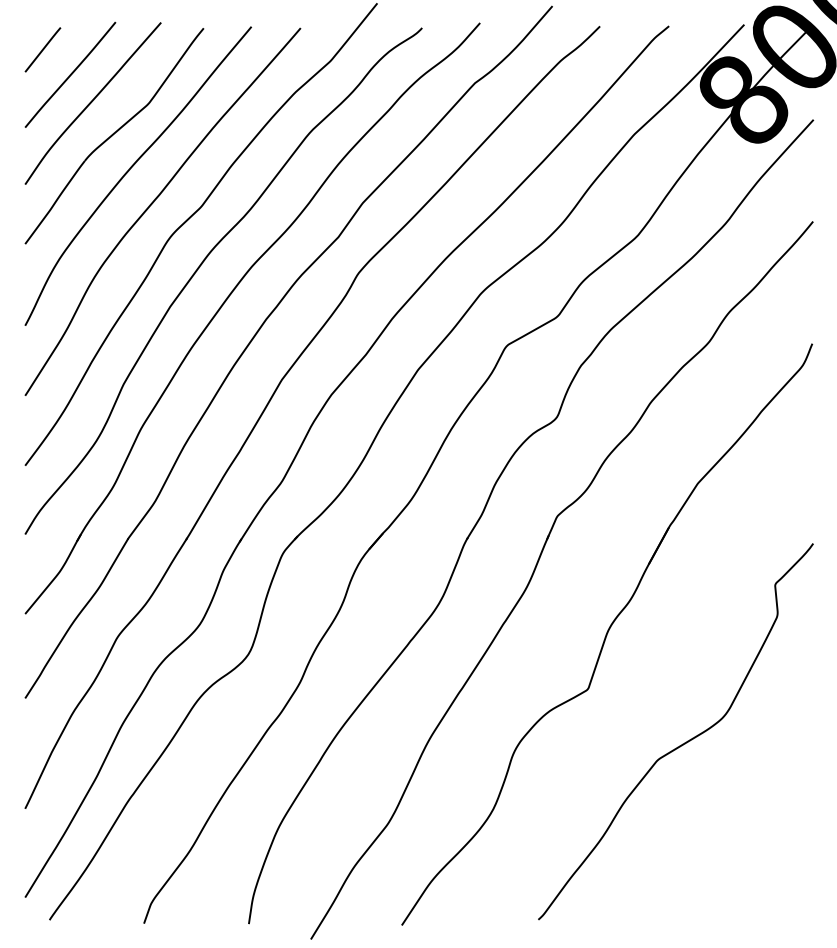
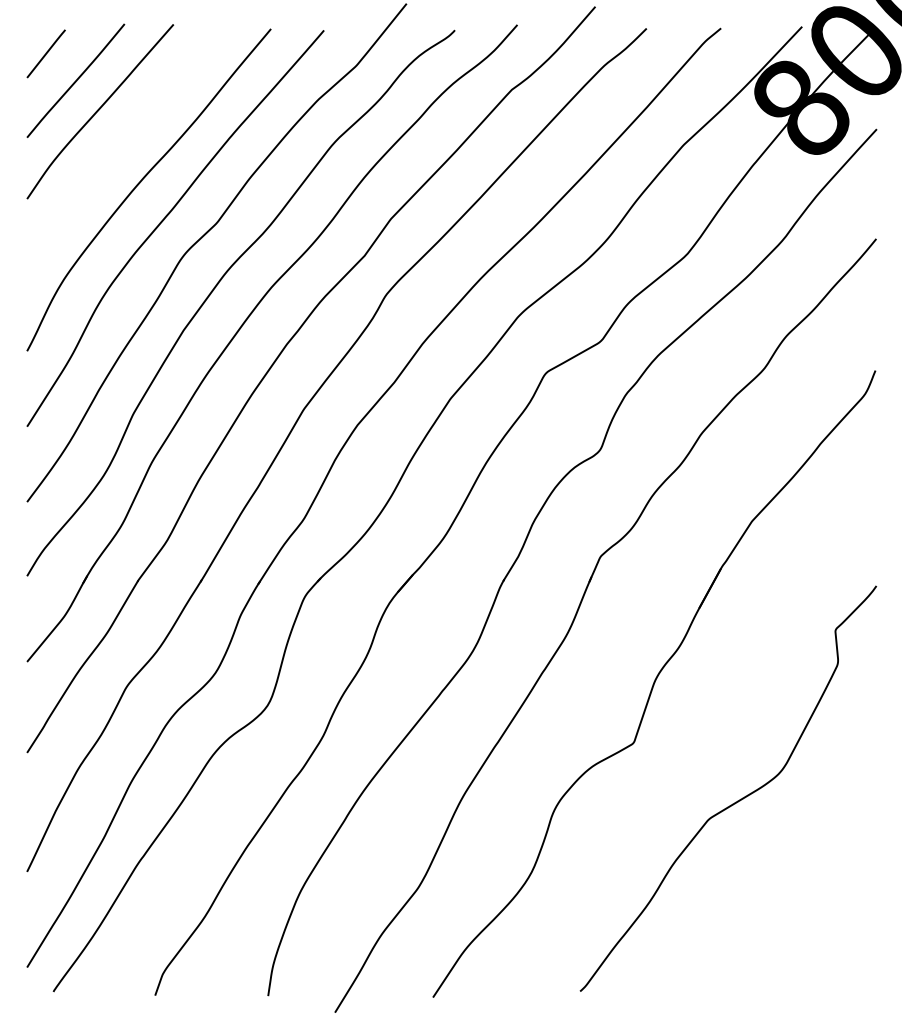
part: (114, 136) -> (123, 147), removed

